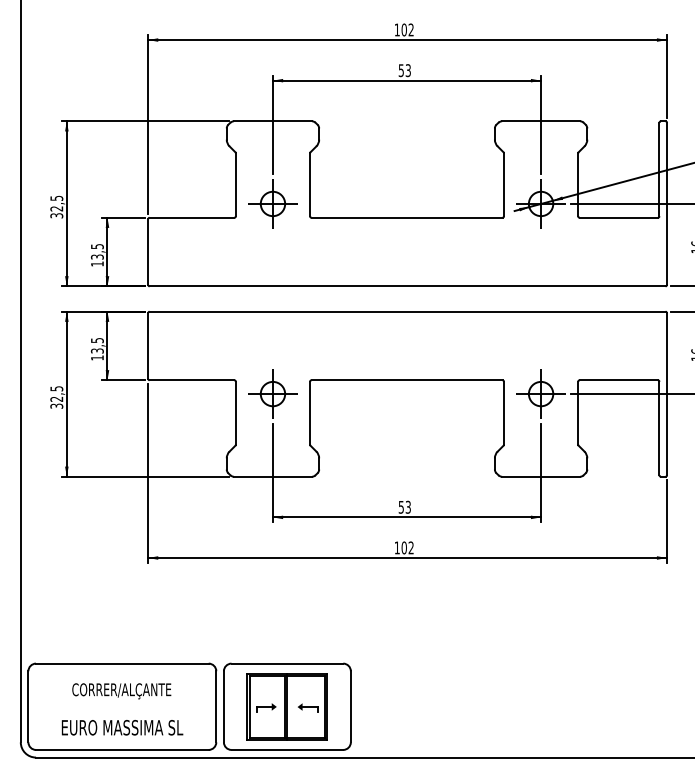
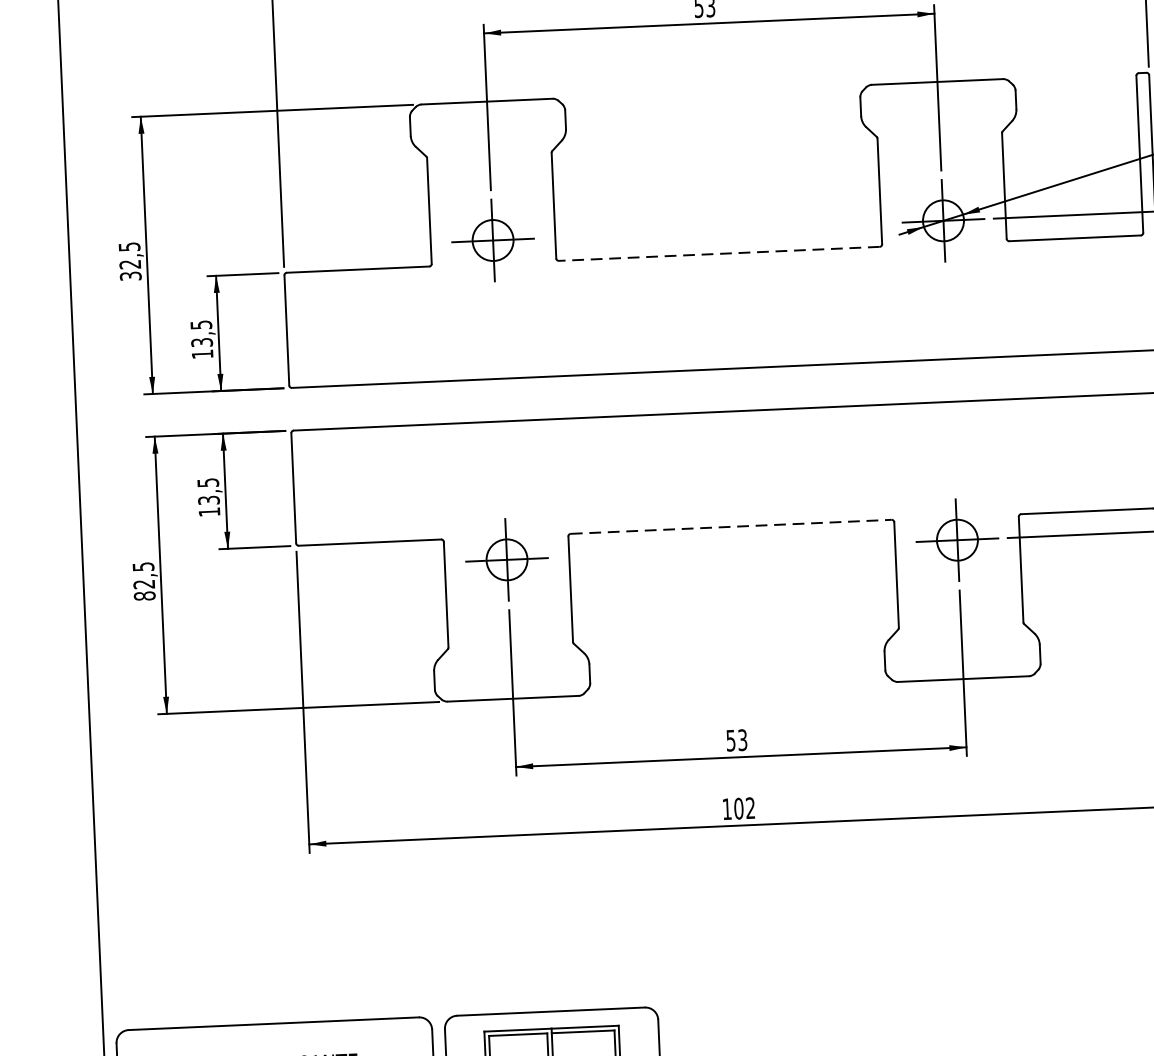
line: (406, 217) -> (718, 253), solid -> dashed
line: (407, 380) -> (732, 527), solid -> dashed
text: (56, 405) -> (144, 594), 32,5 -> 82,5

